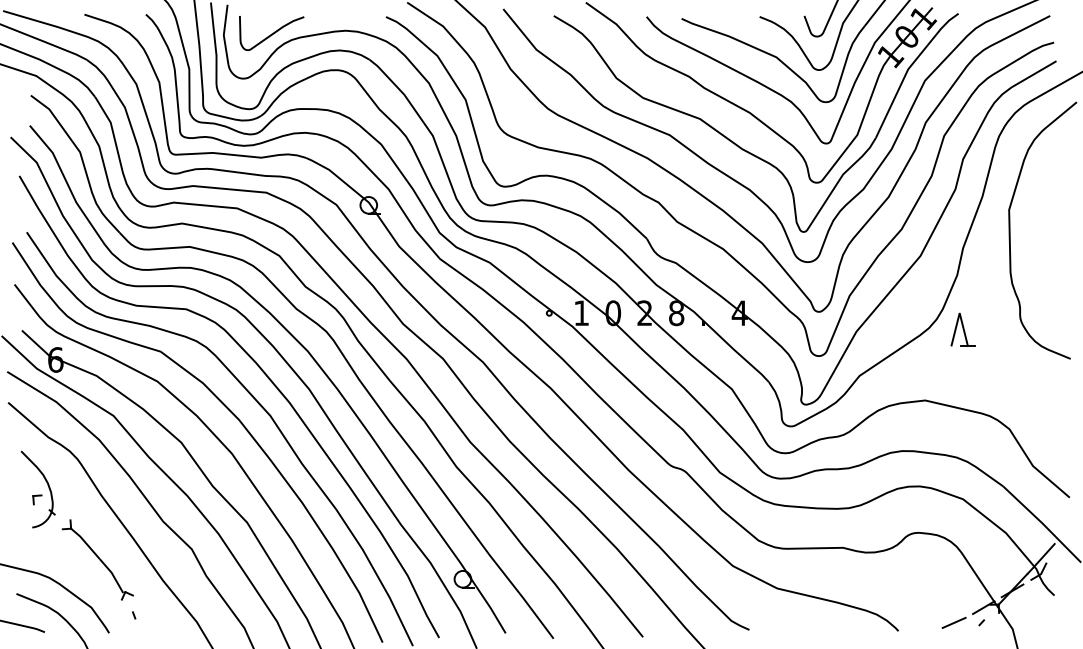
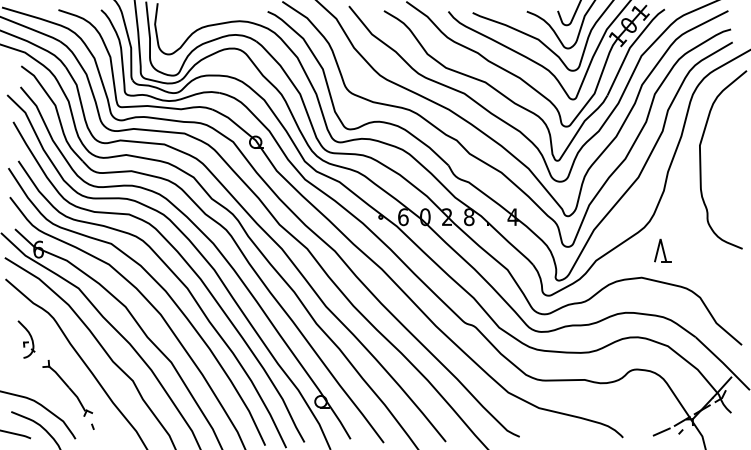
curve: (270, 34) -> (187, 23), removed
text: (581, 313) -> (403, 217), 1 -> 6
part: (962, 329) -> (662, 250), moved
part: (38, 489) -> (26, 339), size x0.7

